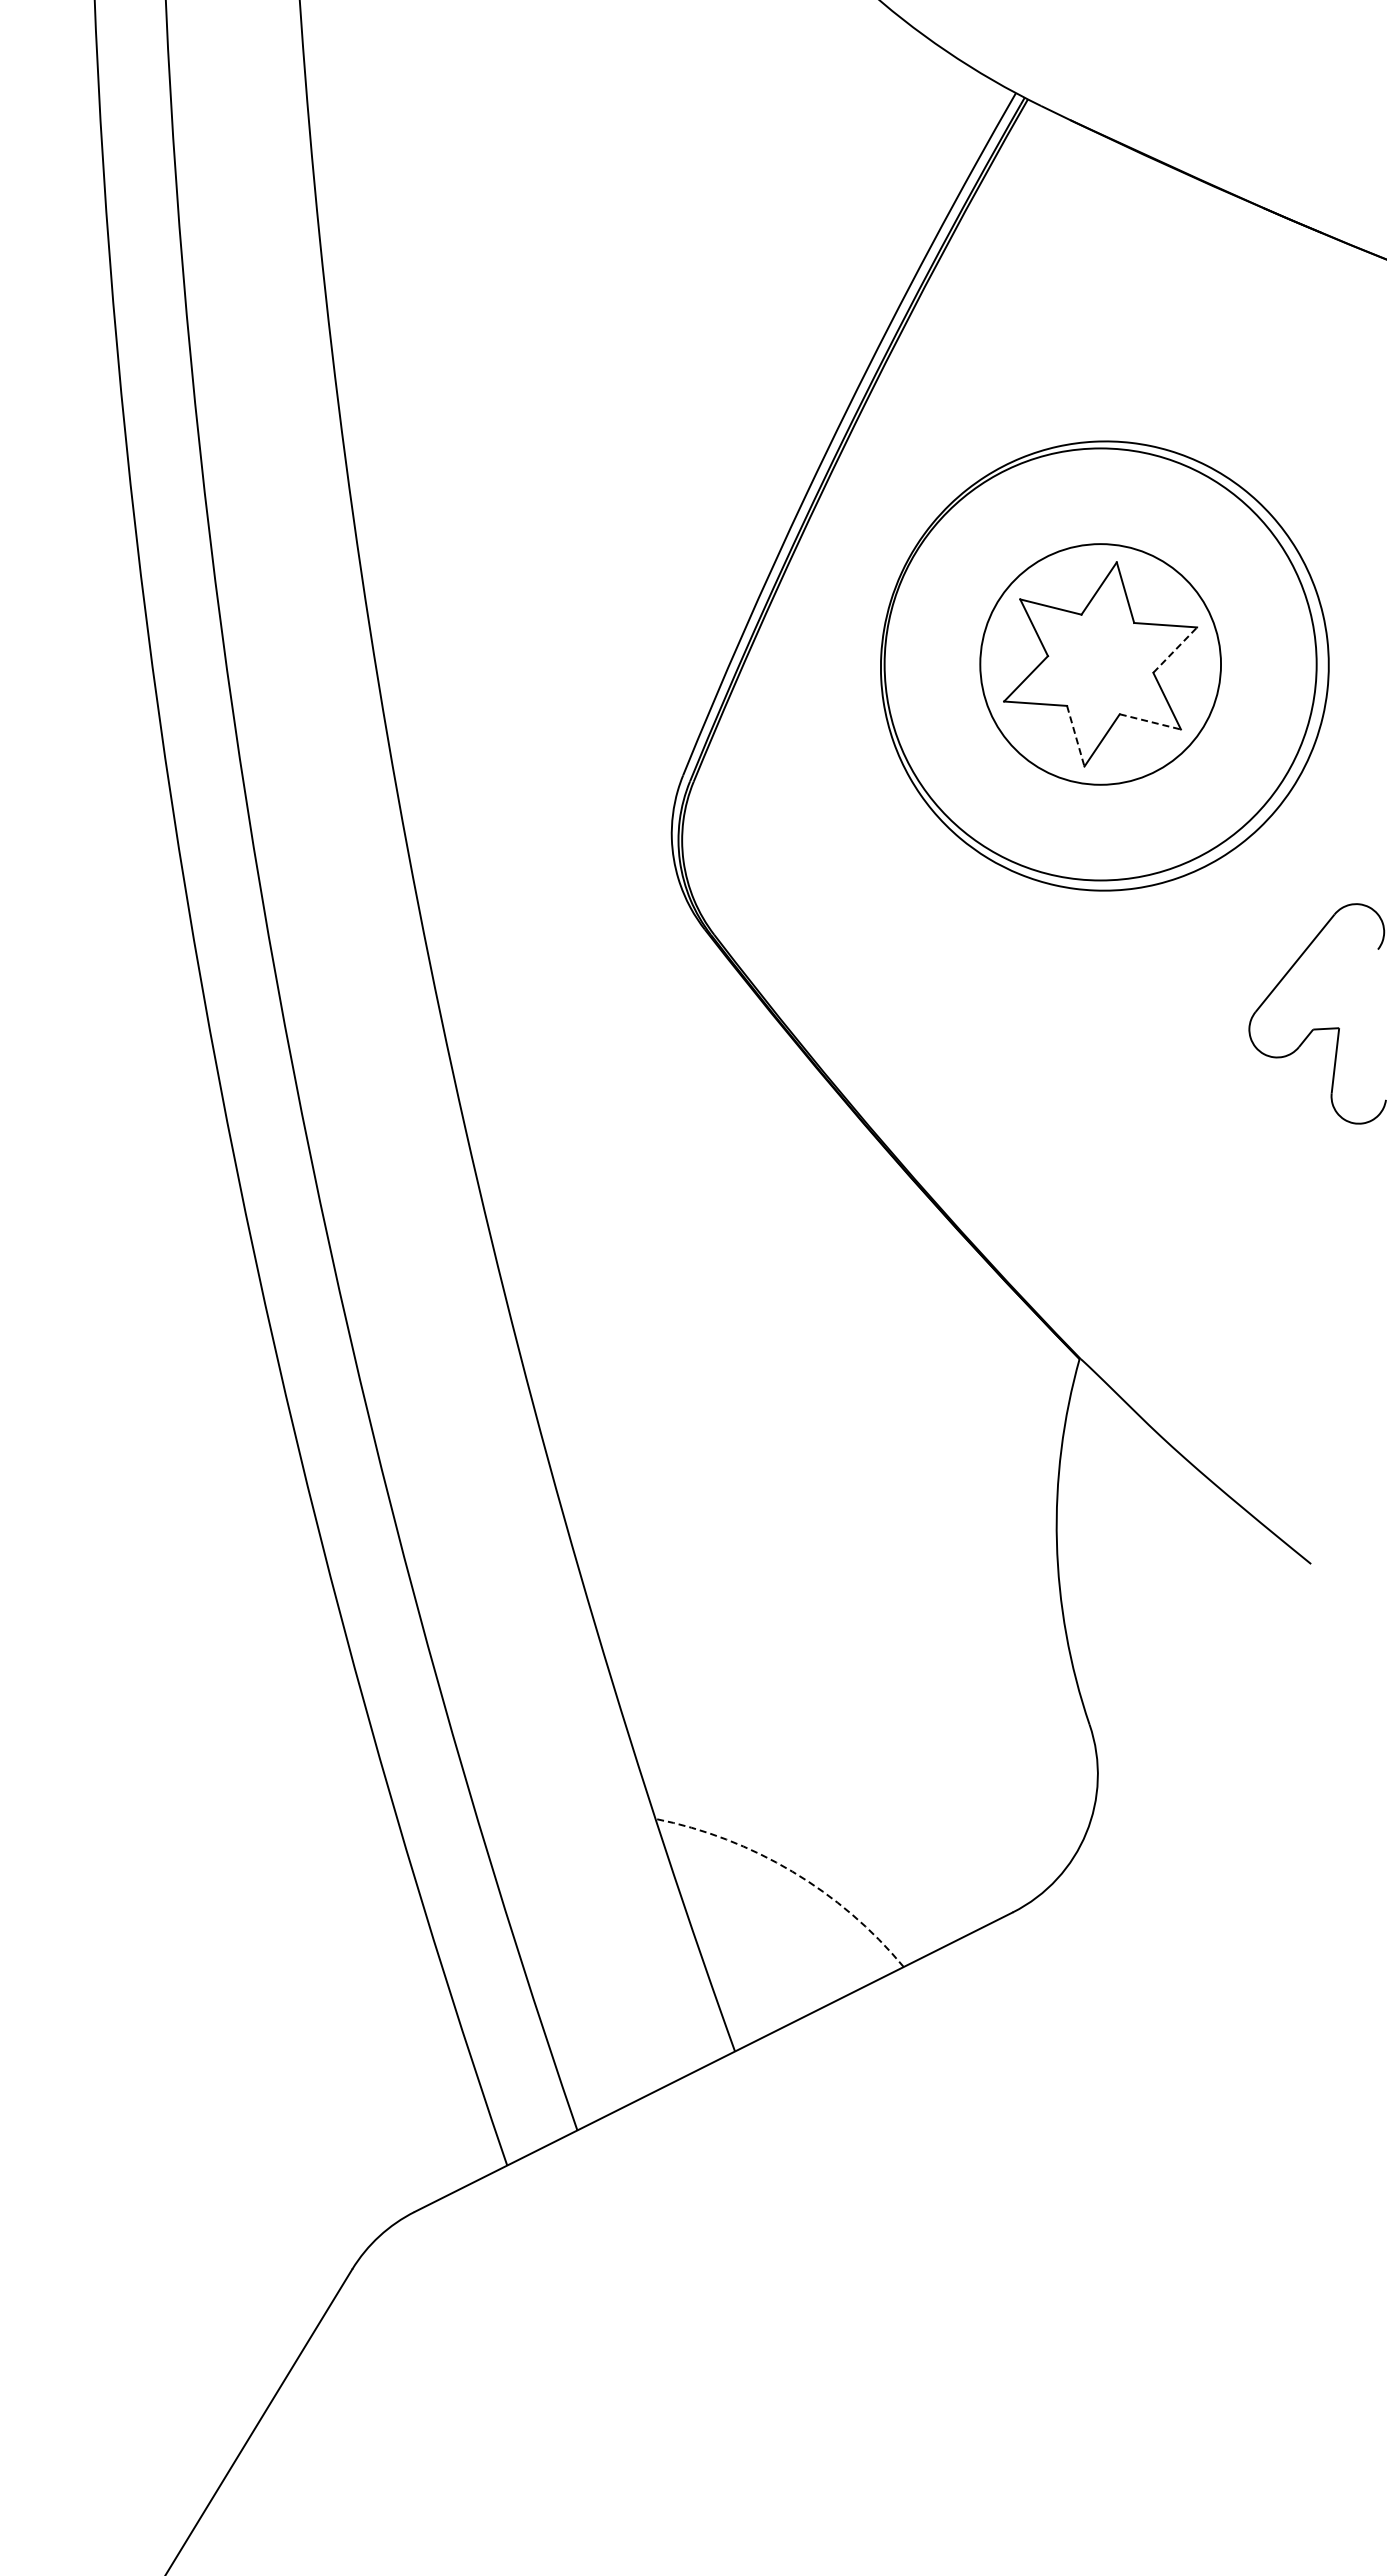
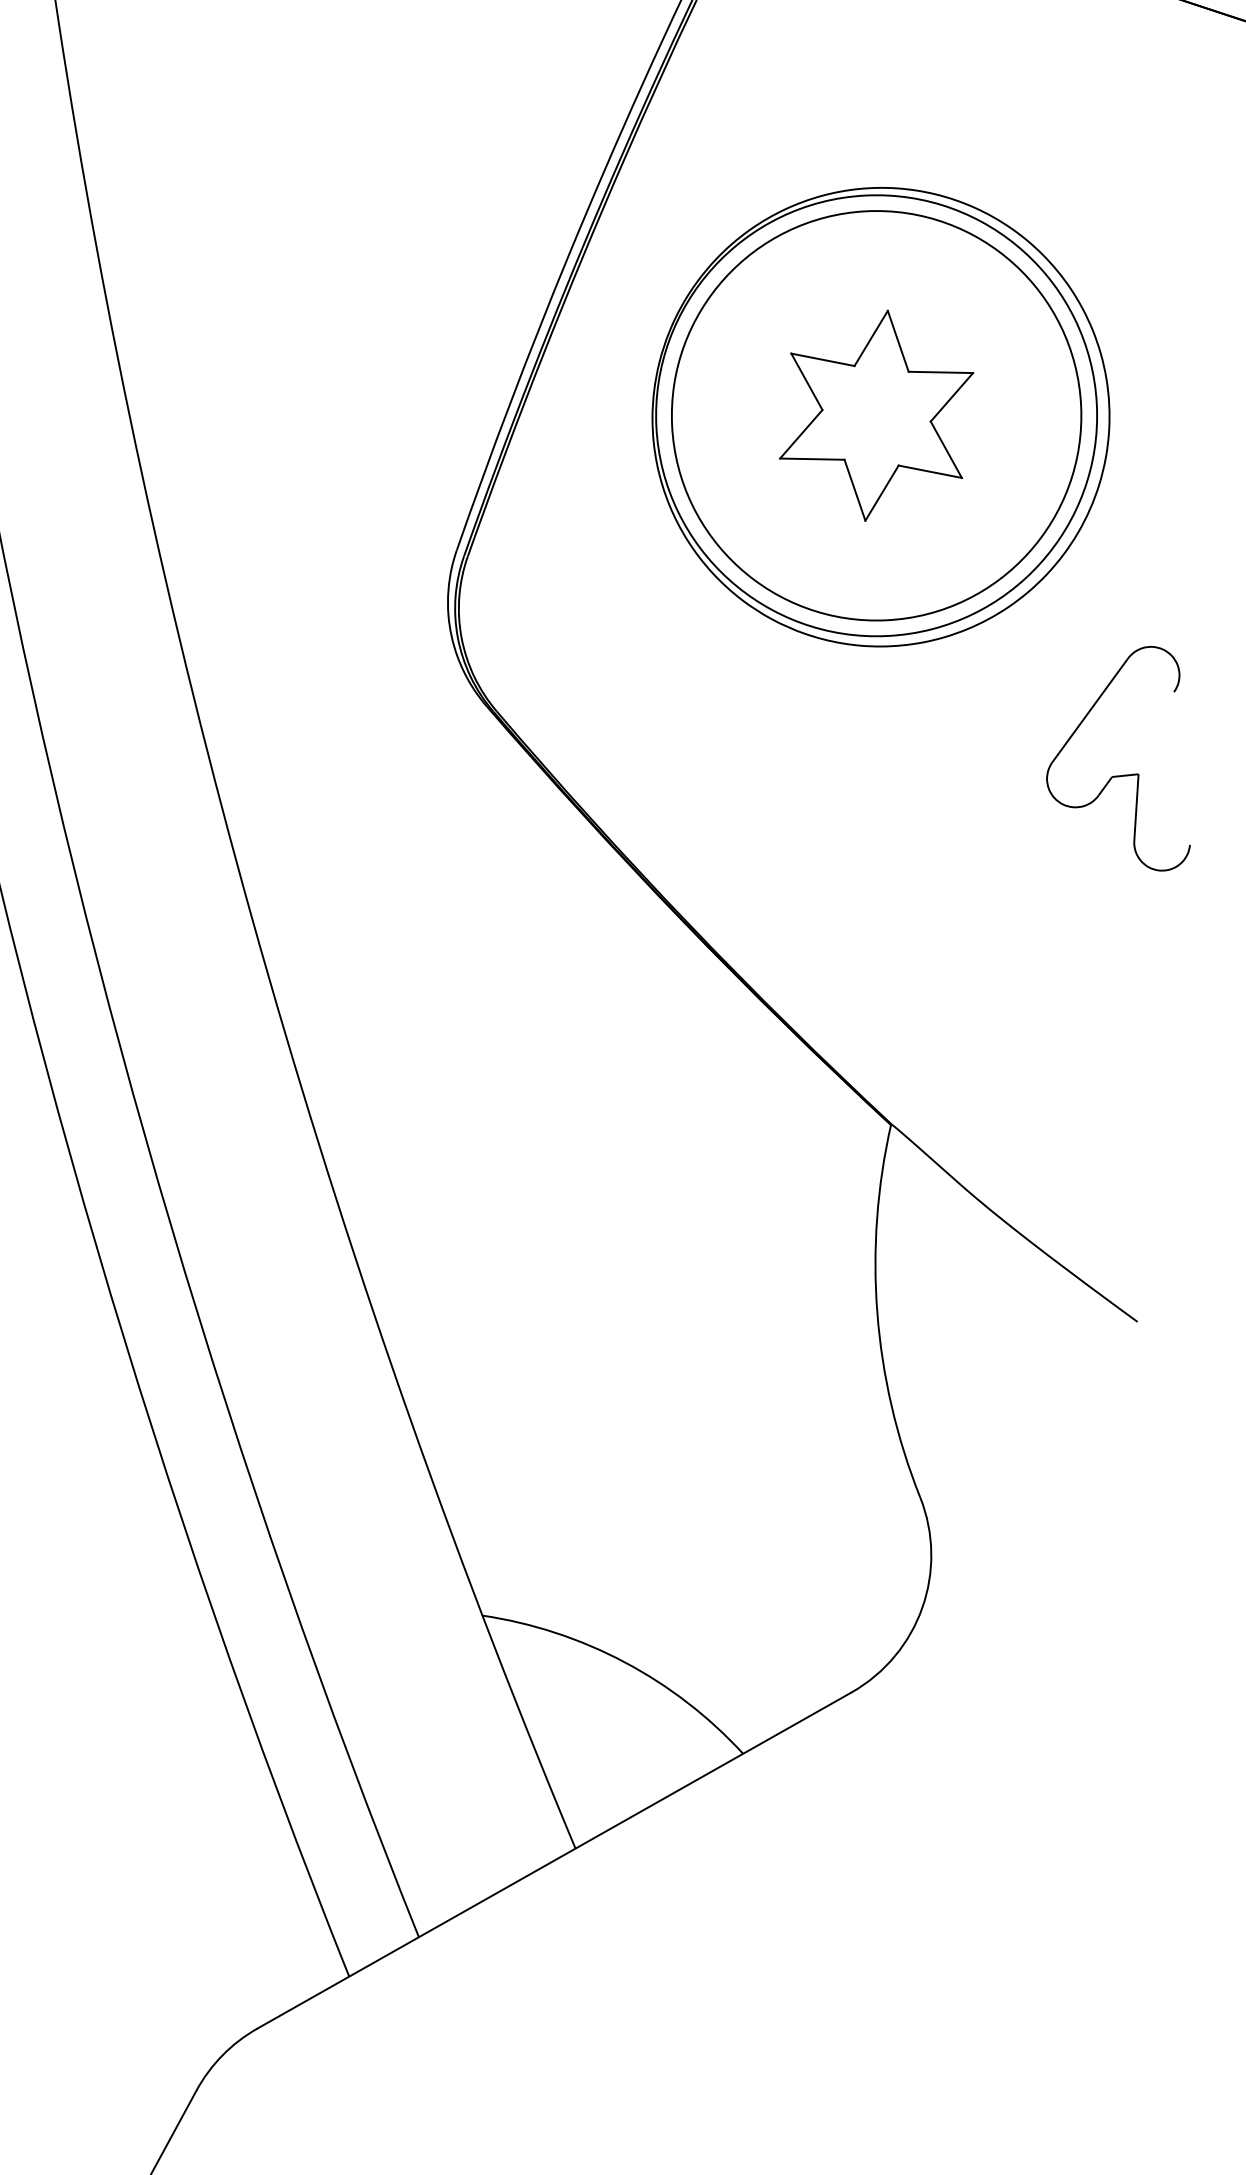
line: (1175, 650) -> (952, 397), dashed -> solid
circle: (1100, 664) -> (876, 415), size x1.67
line: (1150, 721) -> (930, 471), dashed -> solid
line: (1075, 736) -> (854, 490), dashed -> solid
arc: (792, 1871) -> (624, 1662), dashed -> solid

